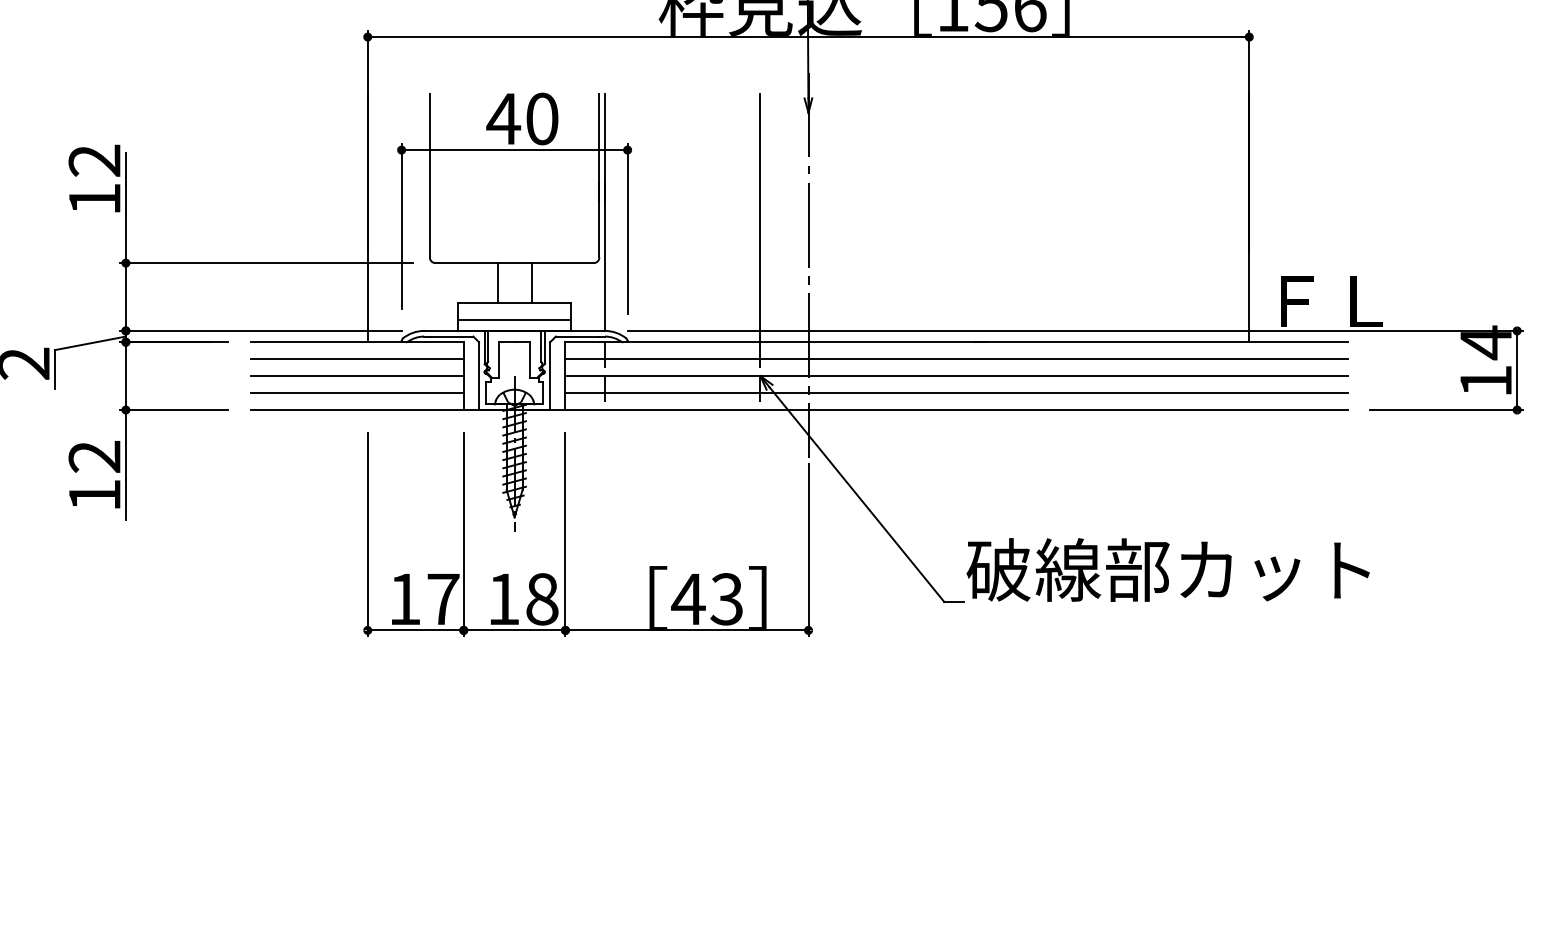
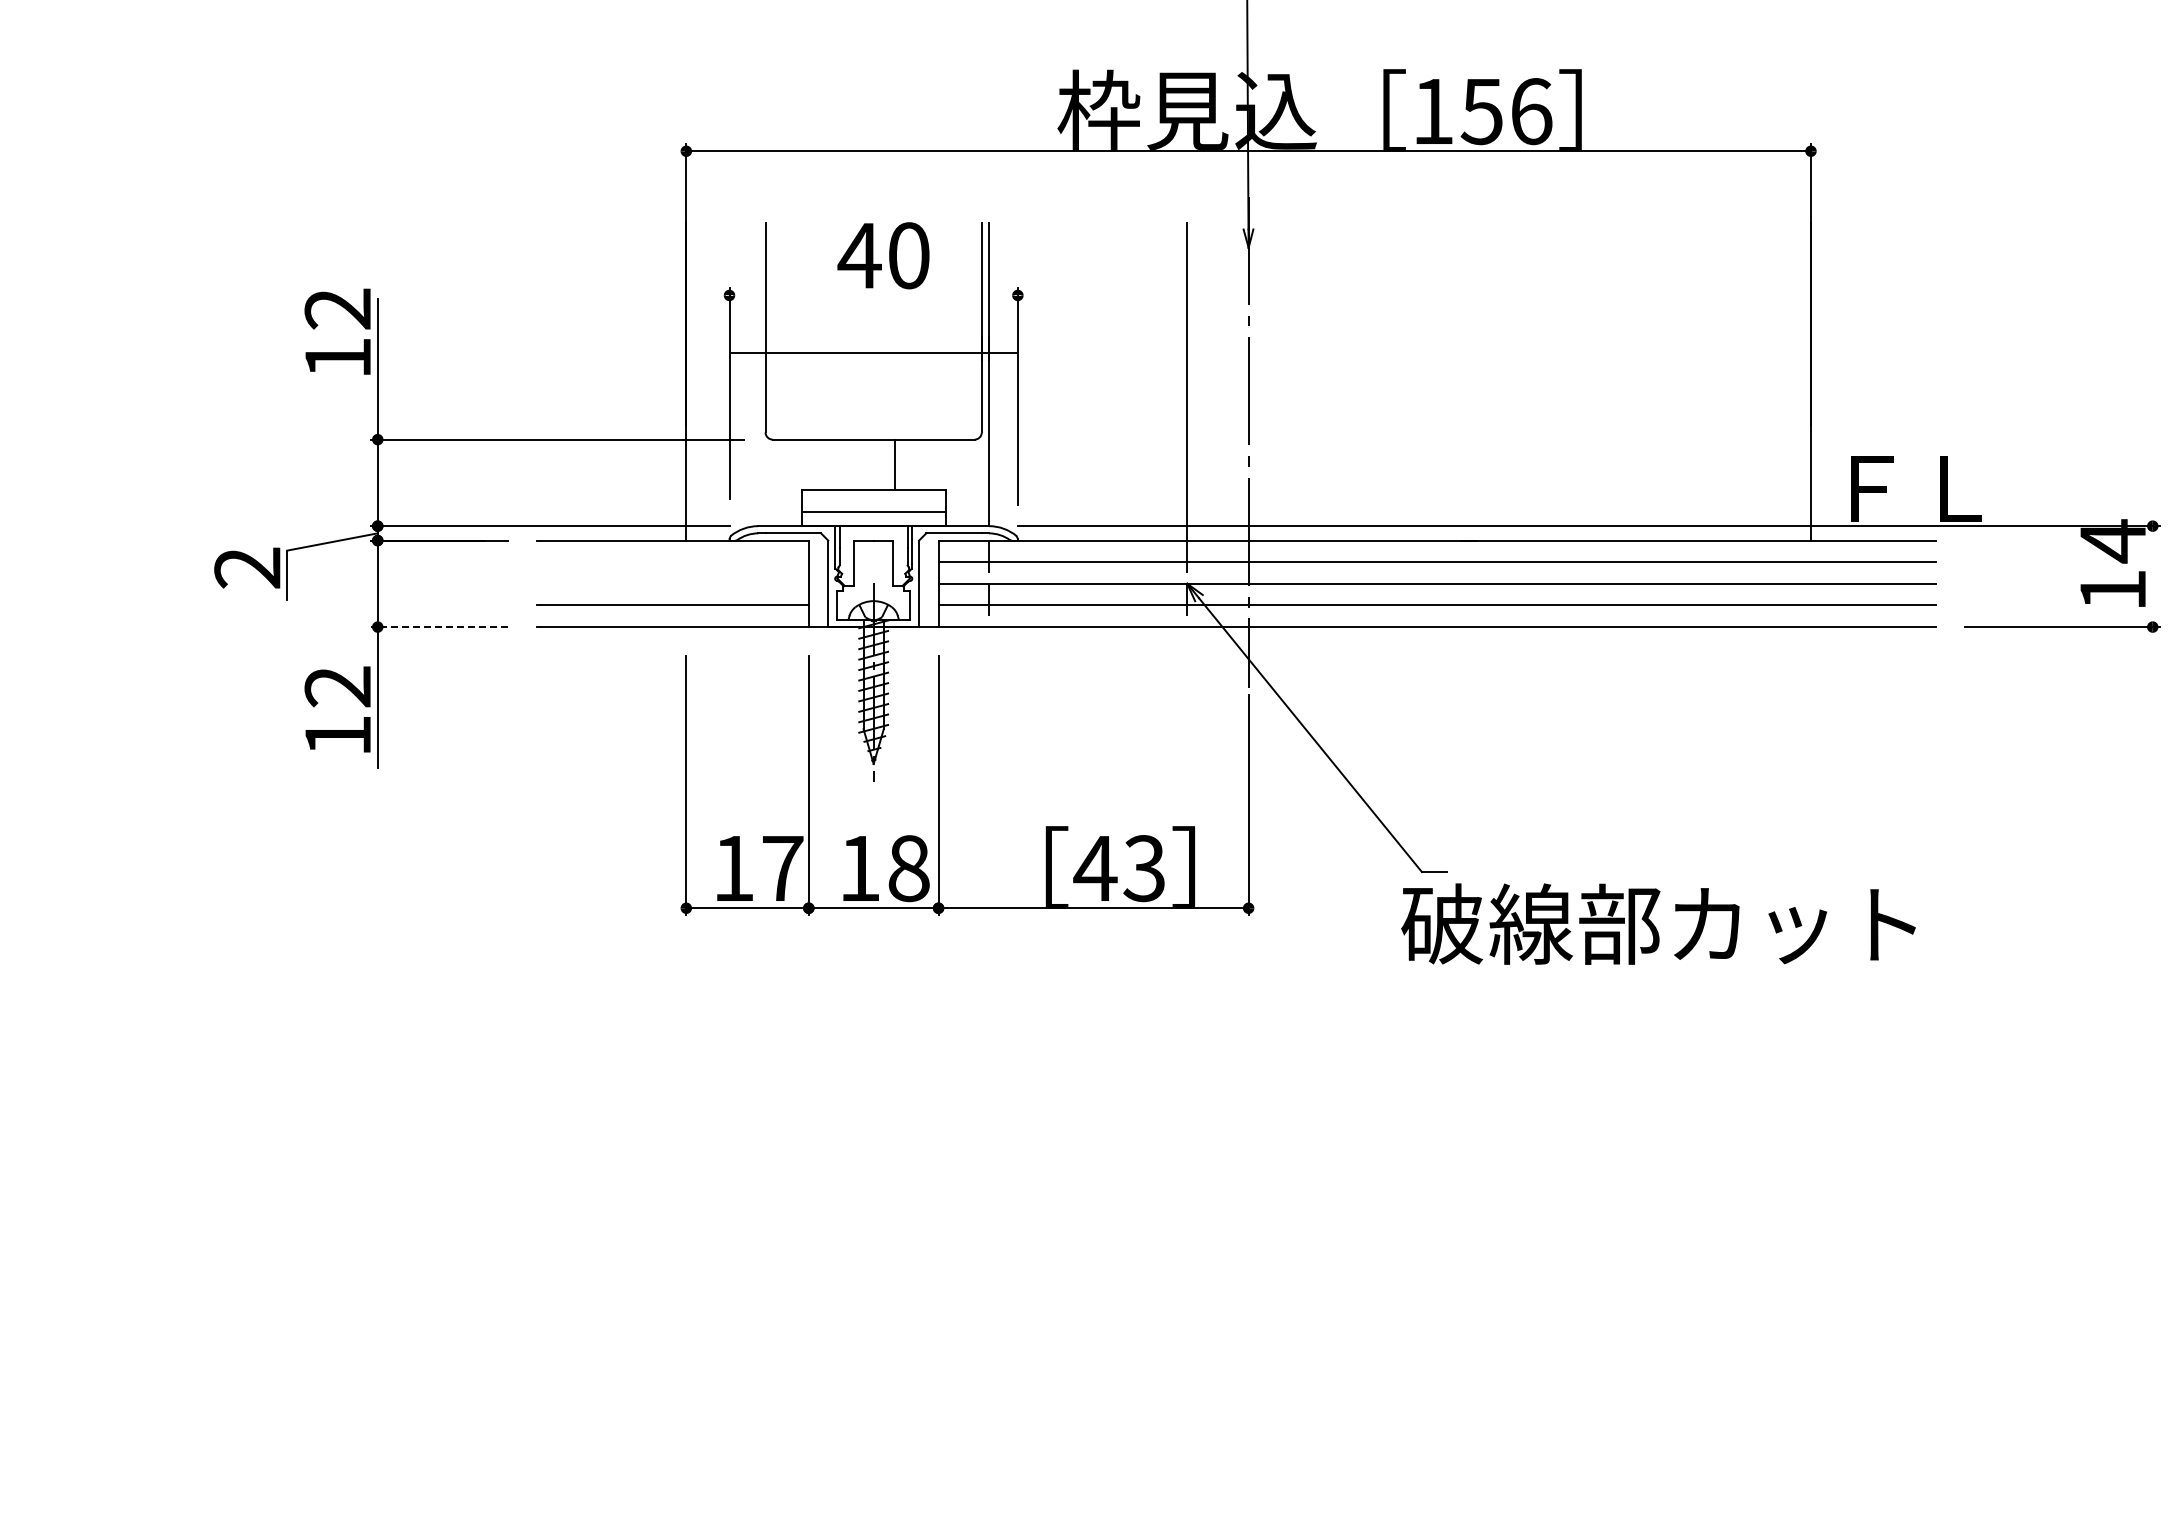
line: (514, 150) -> (873, 353), moved
line: (498, 282) -> (852, 464), removed
line: (356, 359) -> (672, 562), removed
line: (1516, 370) -> (2152, 576), removed
line: (356, 375) -> (672, 583), removed
line: (174, 410) -> (439, 627), solid -> dashed
text: (1168, 569) -> (1658, 923), moved

